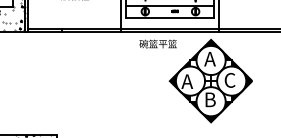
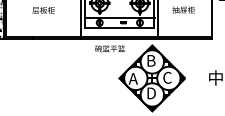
text: (210, 58) -> (151, 60), A -> B
text: (210, 99) -> (151, 93), B -> D

